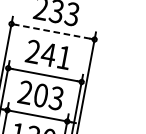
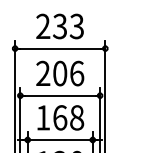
line: (52, 31) -> (59, 48), dashed -> solid
text: (56, 56) -> (68, 73), 241 -> 206
text: (41, 95) -> (60, 117), 203 -> 168

